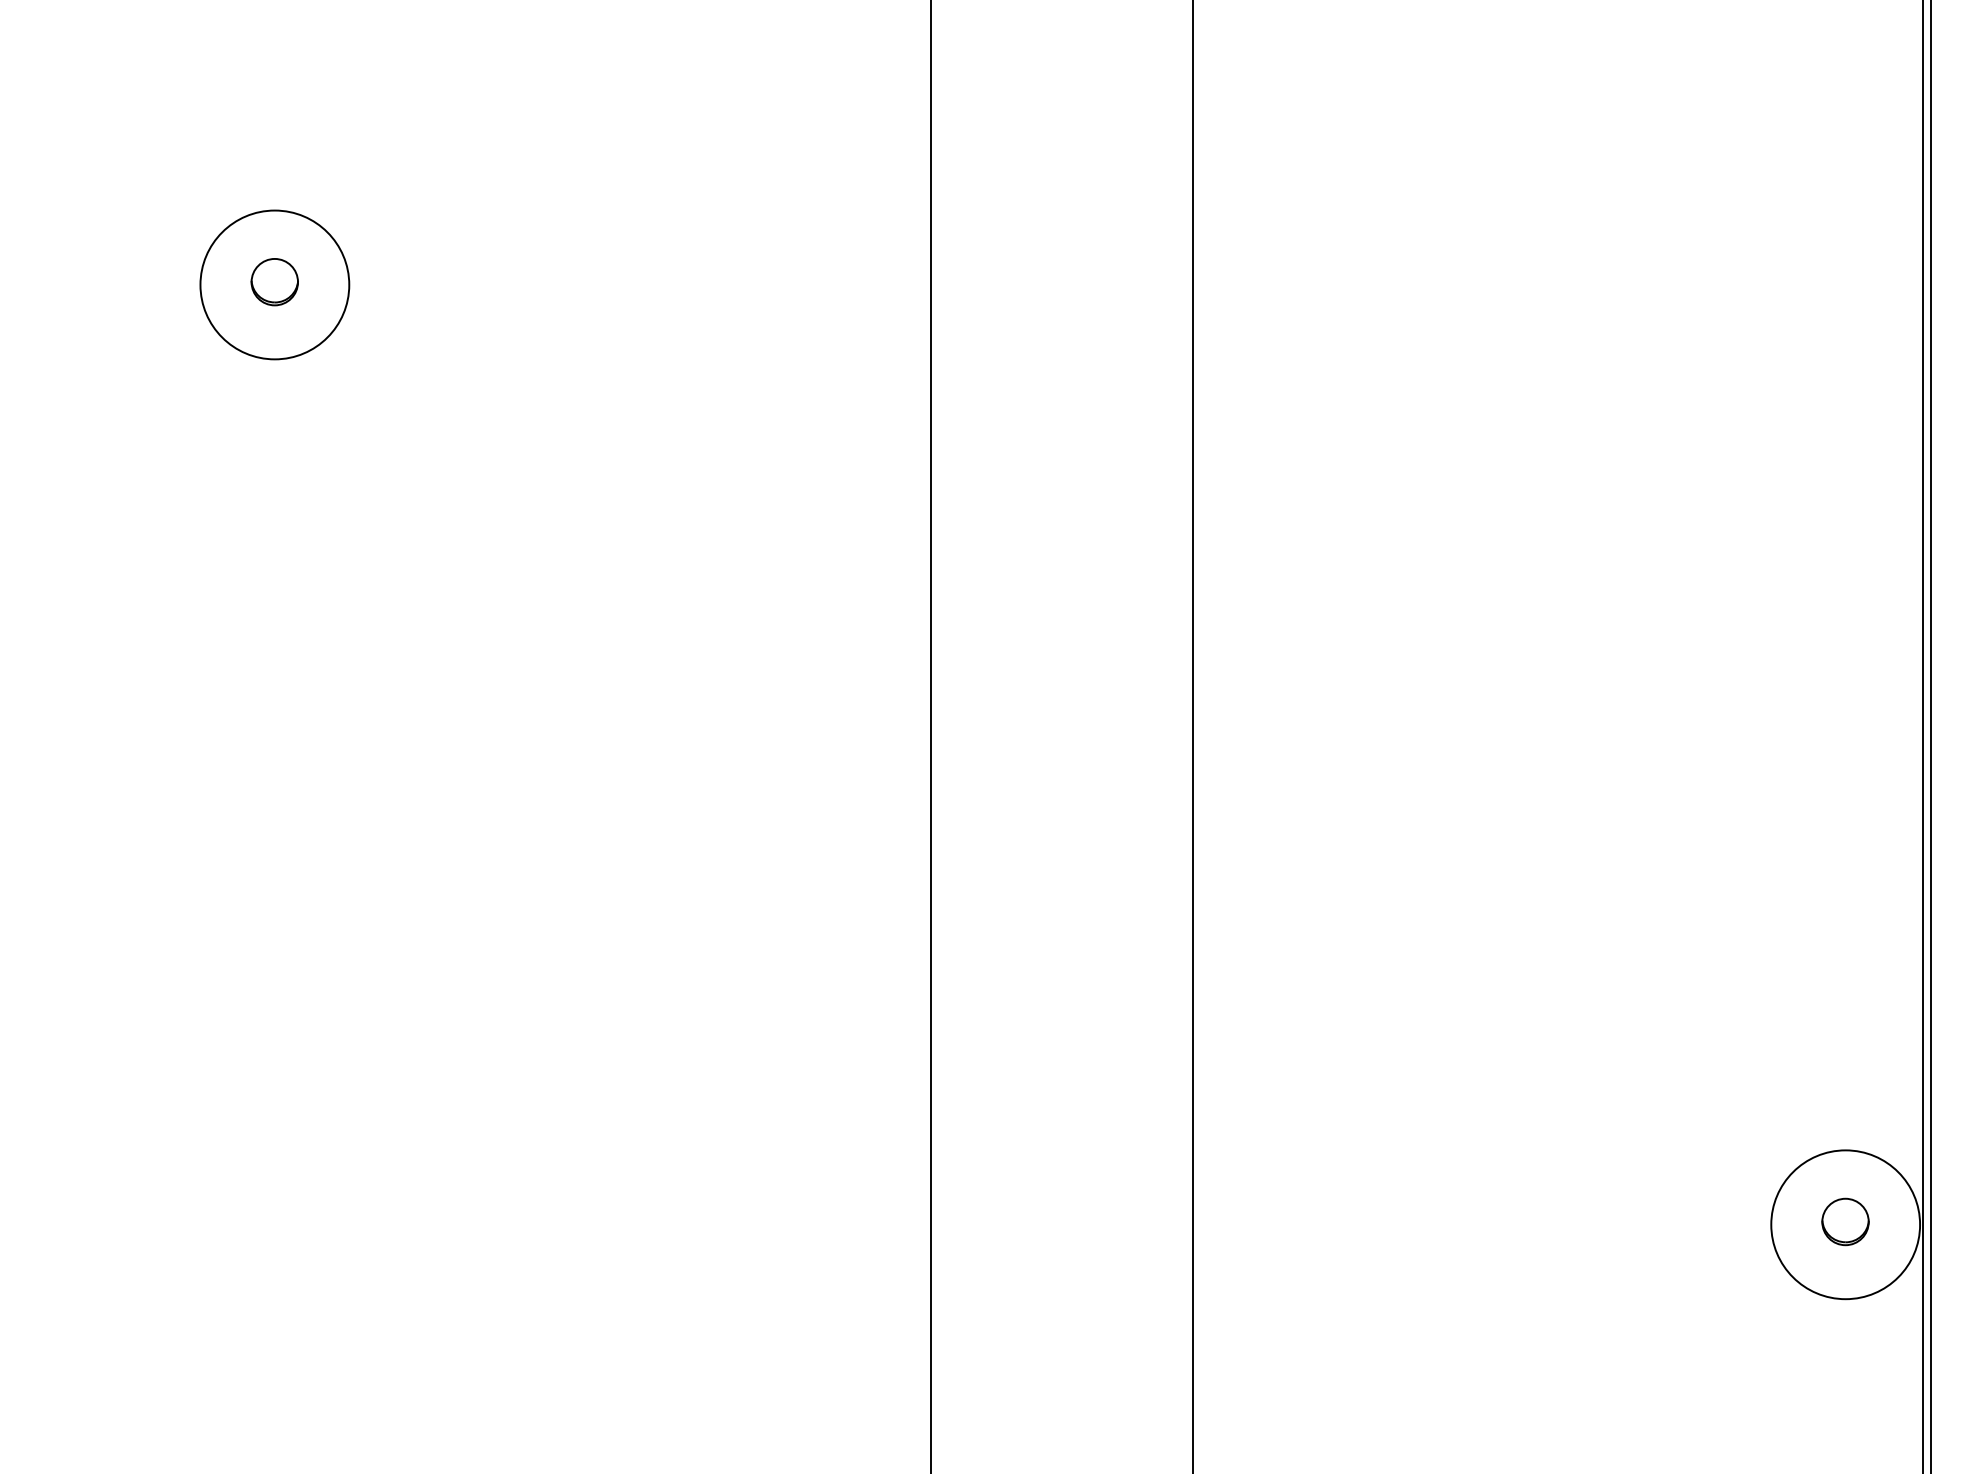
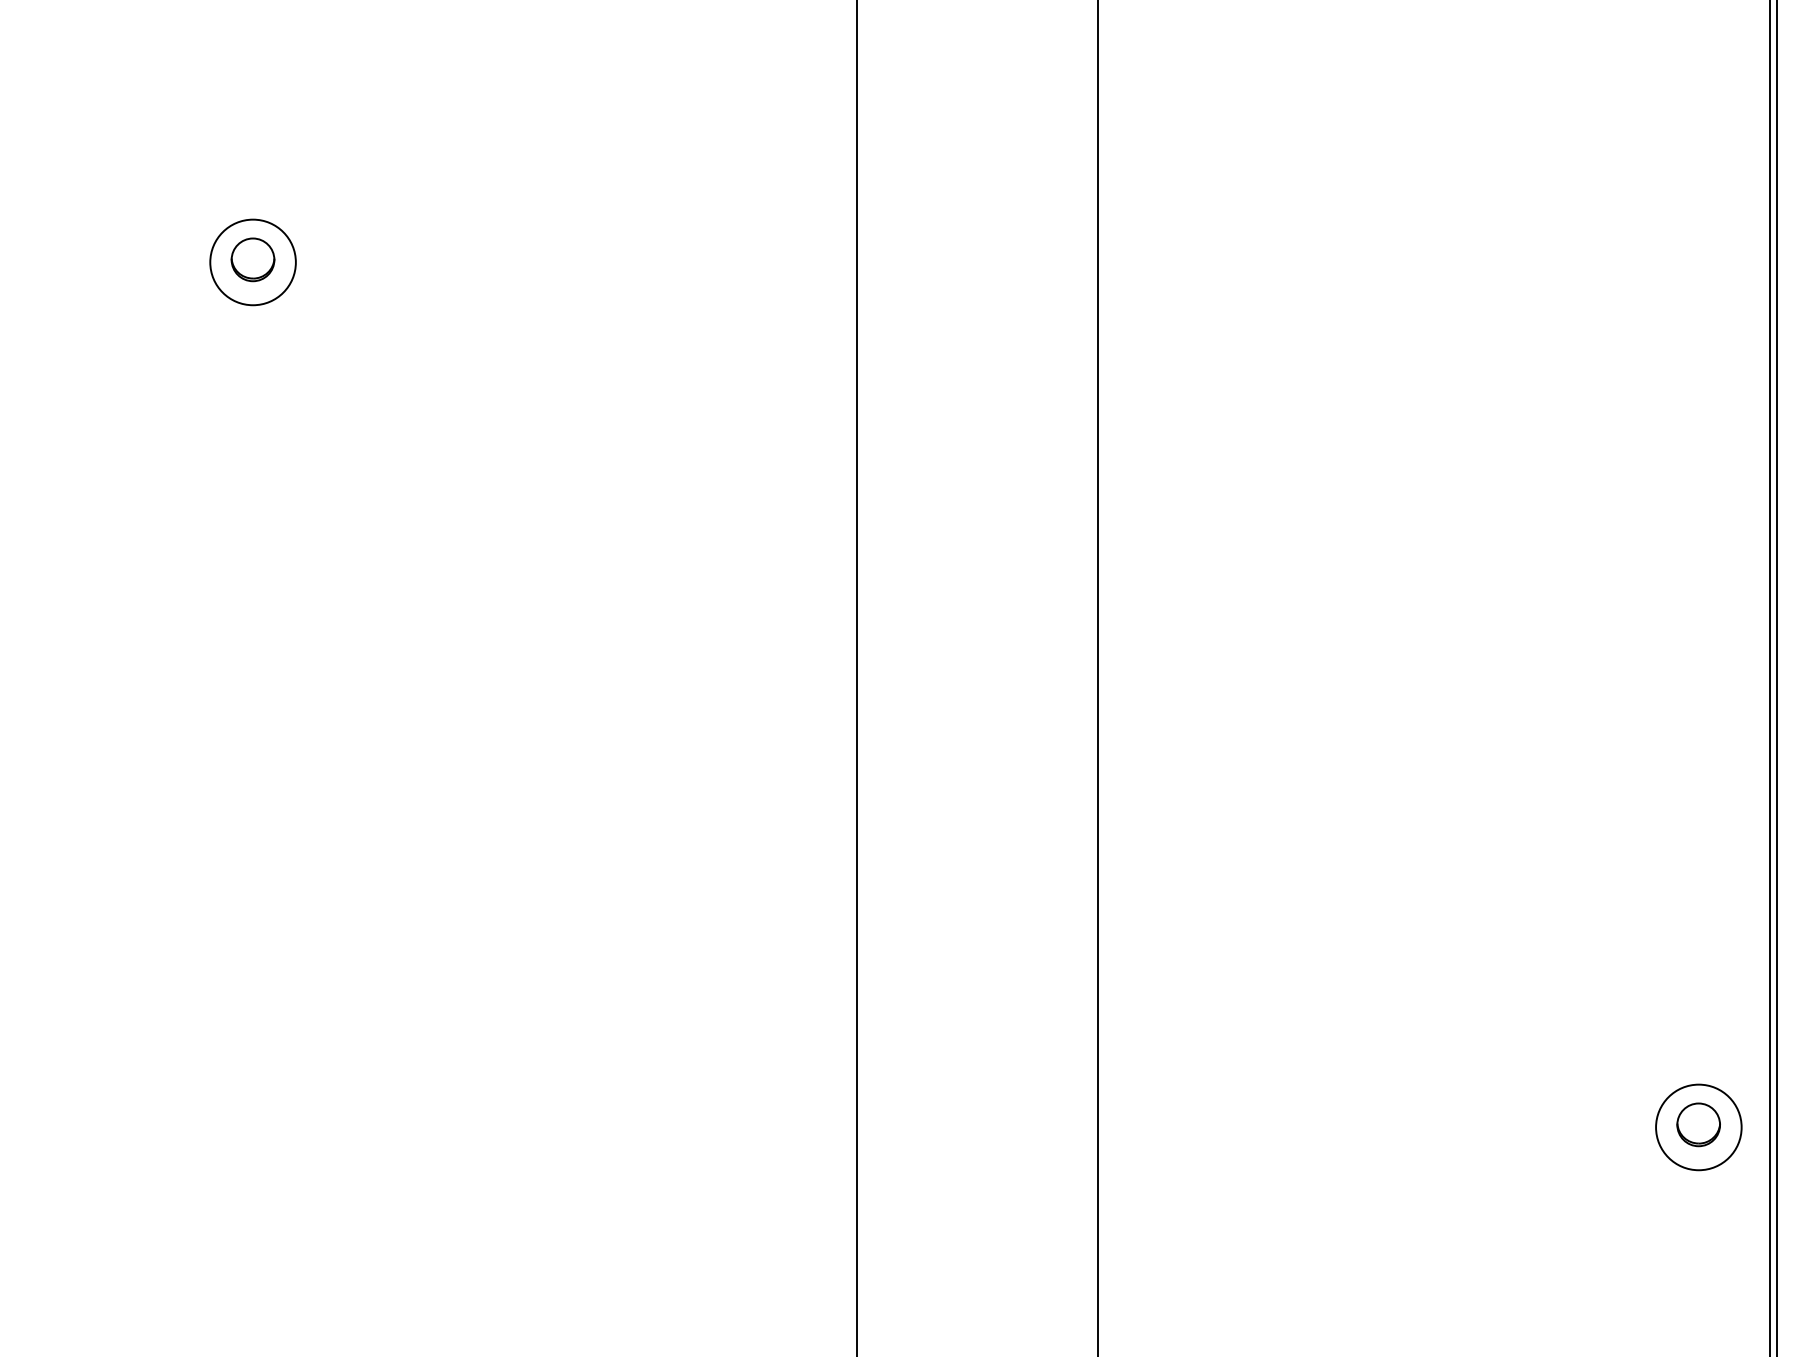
circle: (274, 285) -> (252, 262), size x0.62
circle: (1845, 1224) -> (1698, 1127), size x0.62

